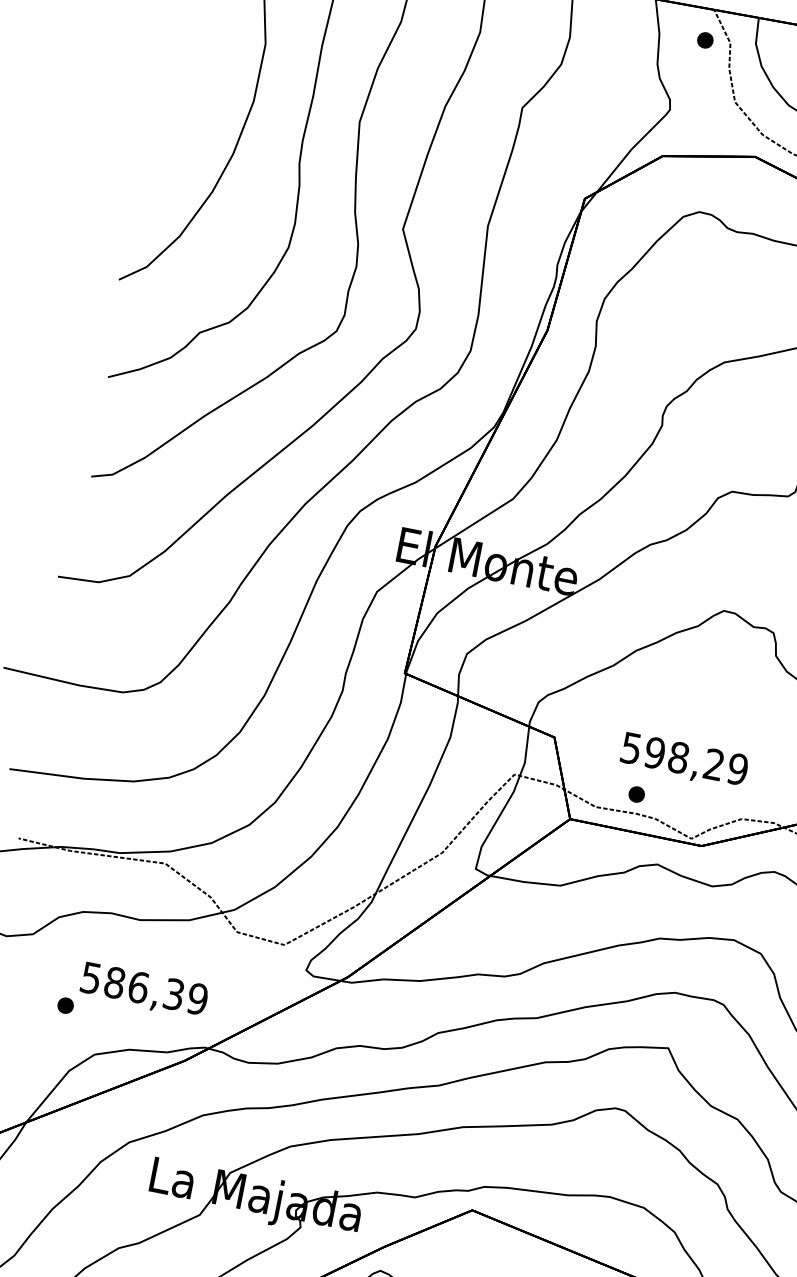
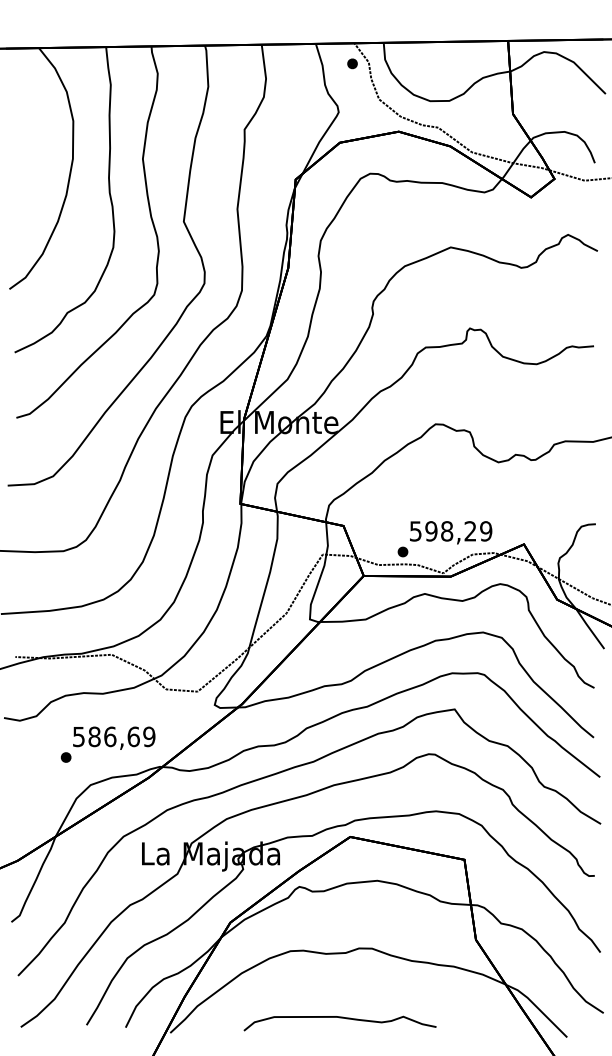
text: (685, 760) -> (451, 532), moved
text: (173, 993) -> (133, 736), 586,39 -> 586,69

